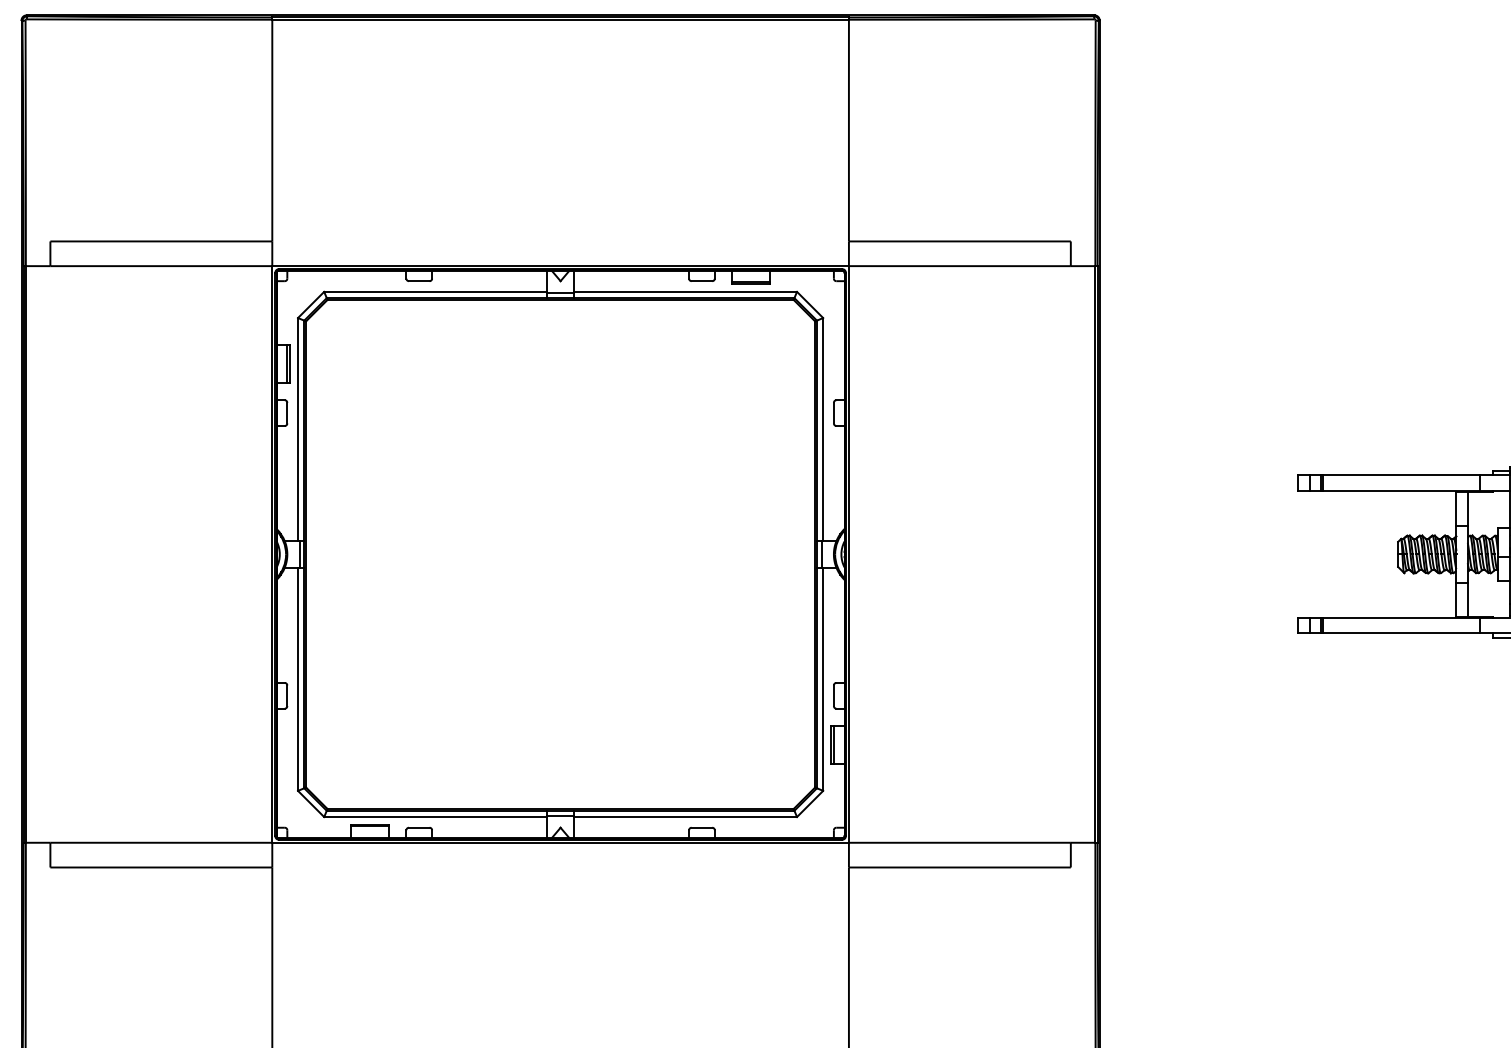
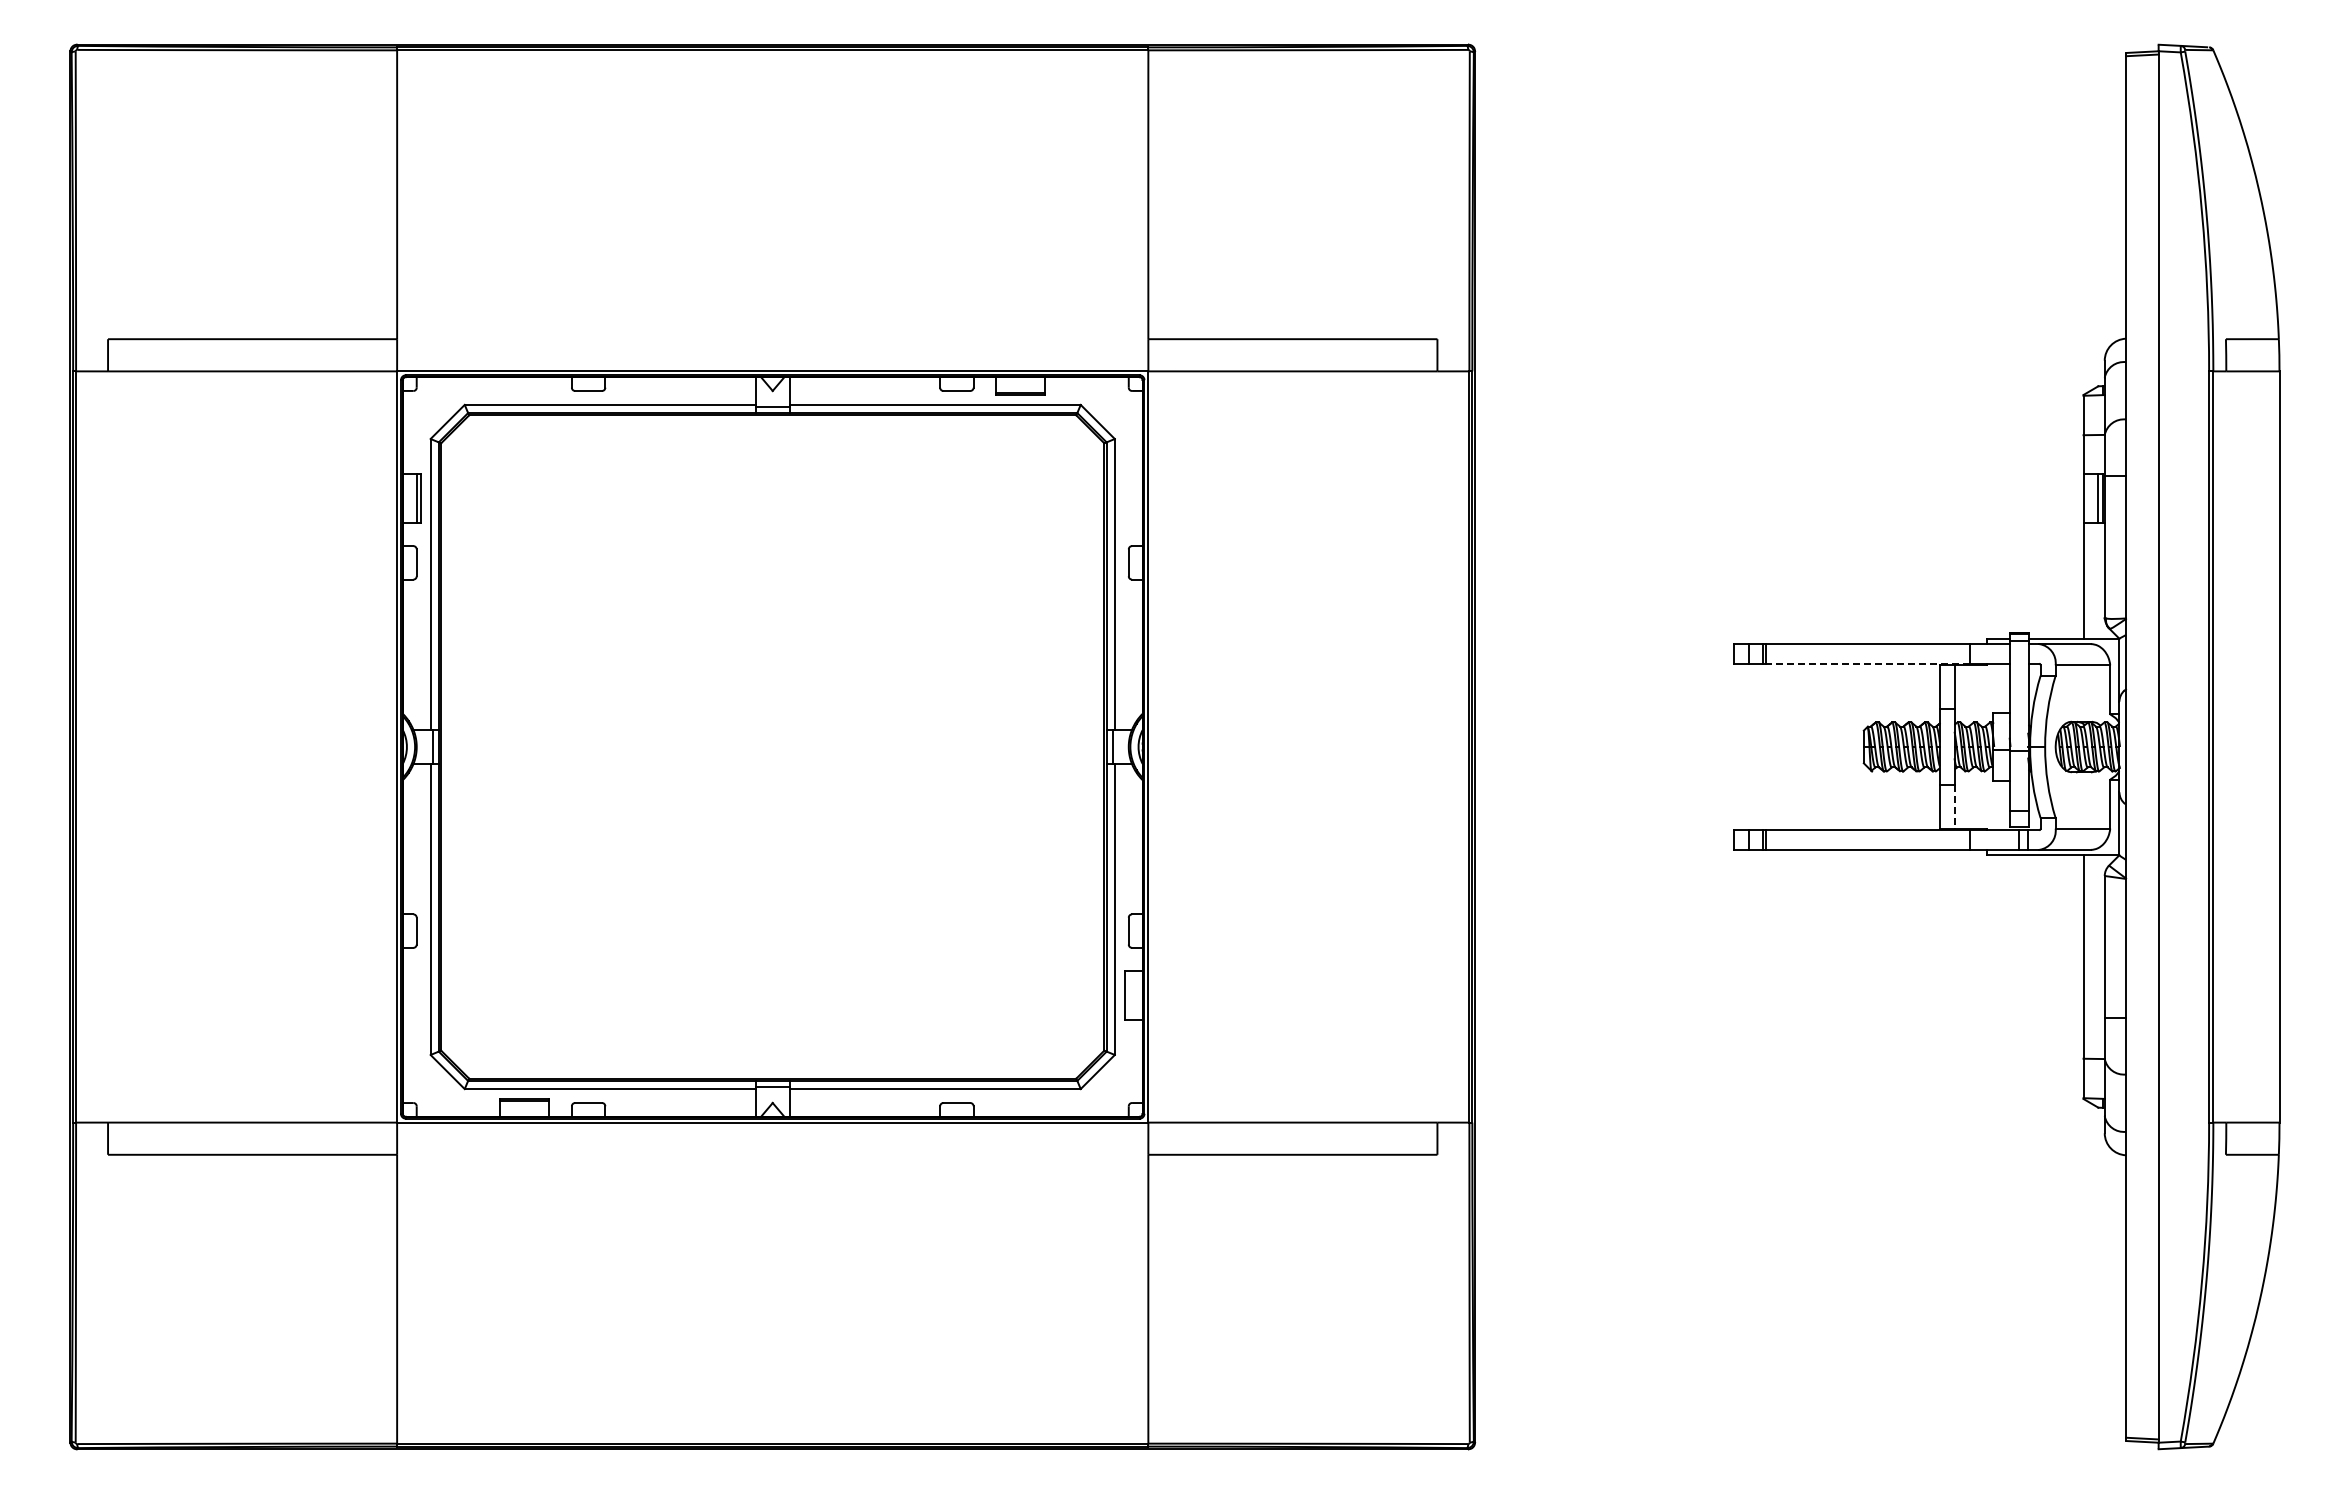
line: (1401, 490) -> (1868, 663), solid -> dashed
line: (1467, 600) -> (1954, 807), solid -> dashed
line: (833, 744) -> (1128, 994), removed

